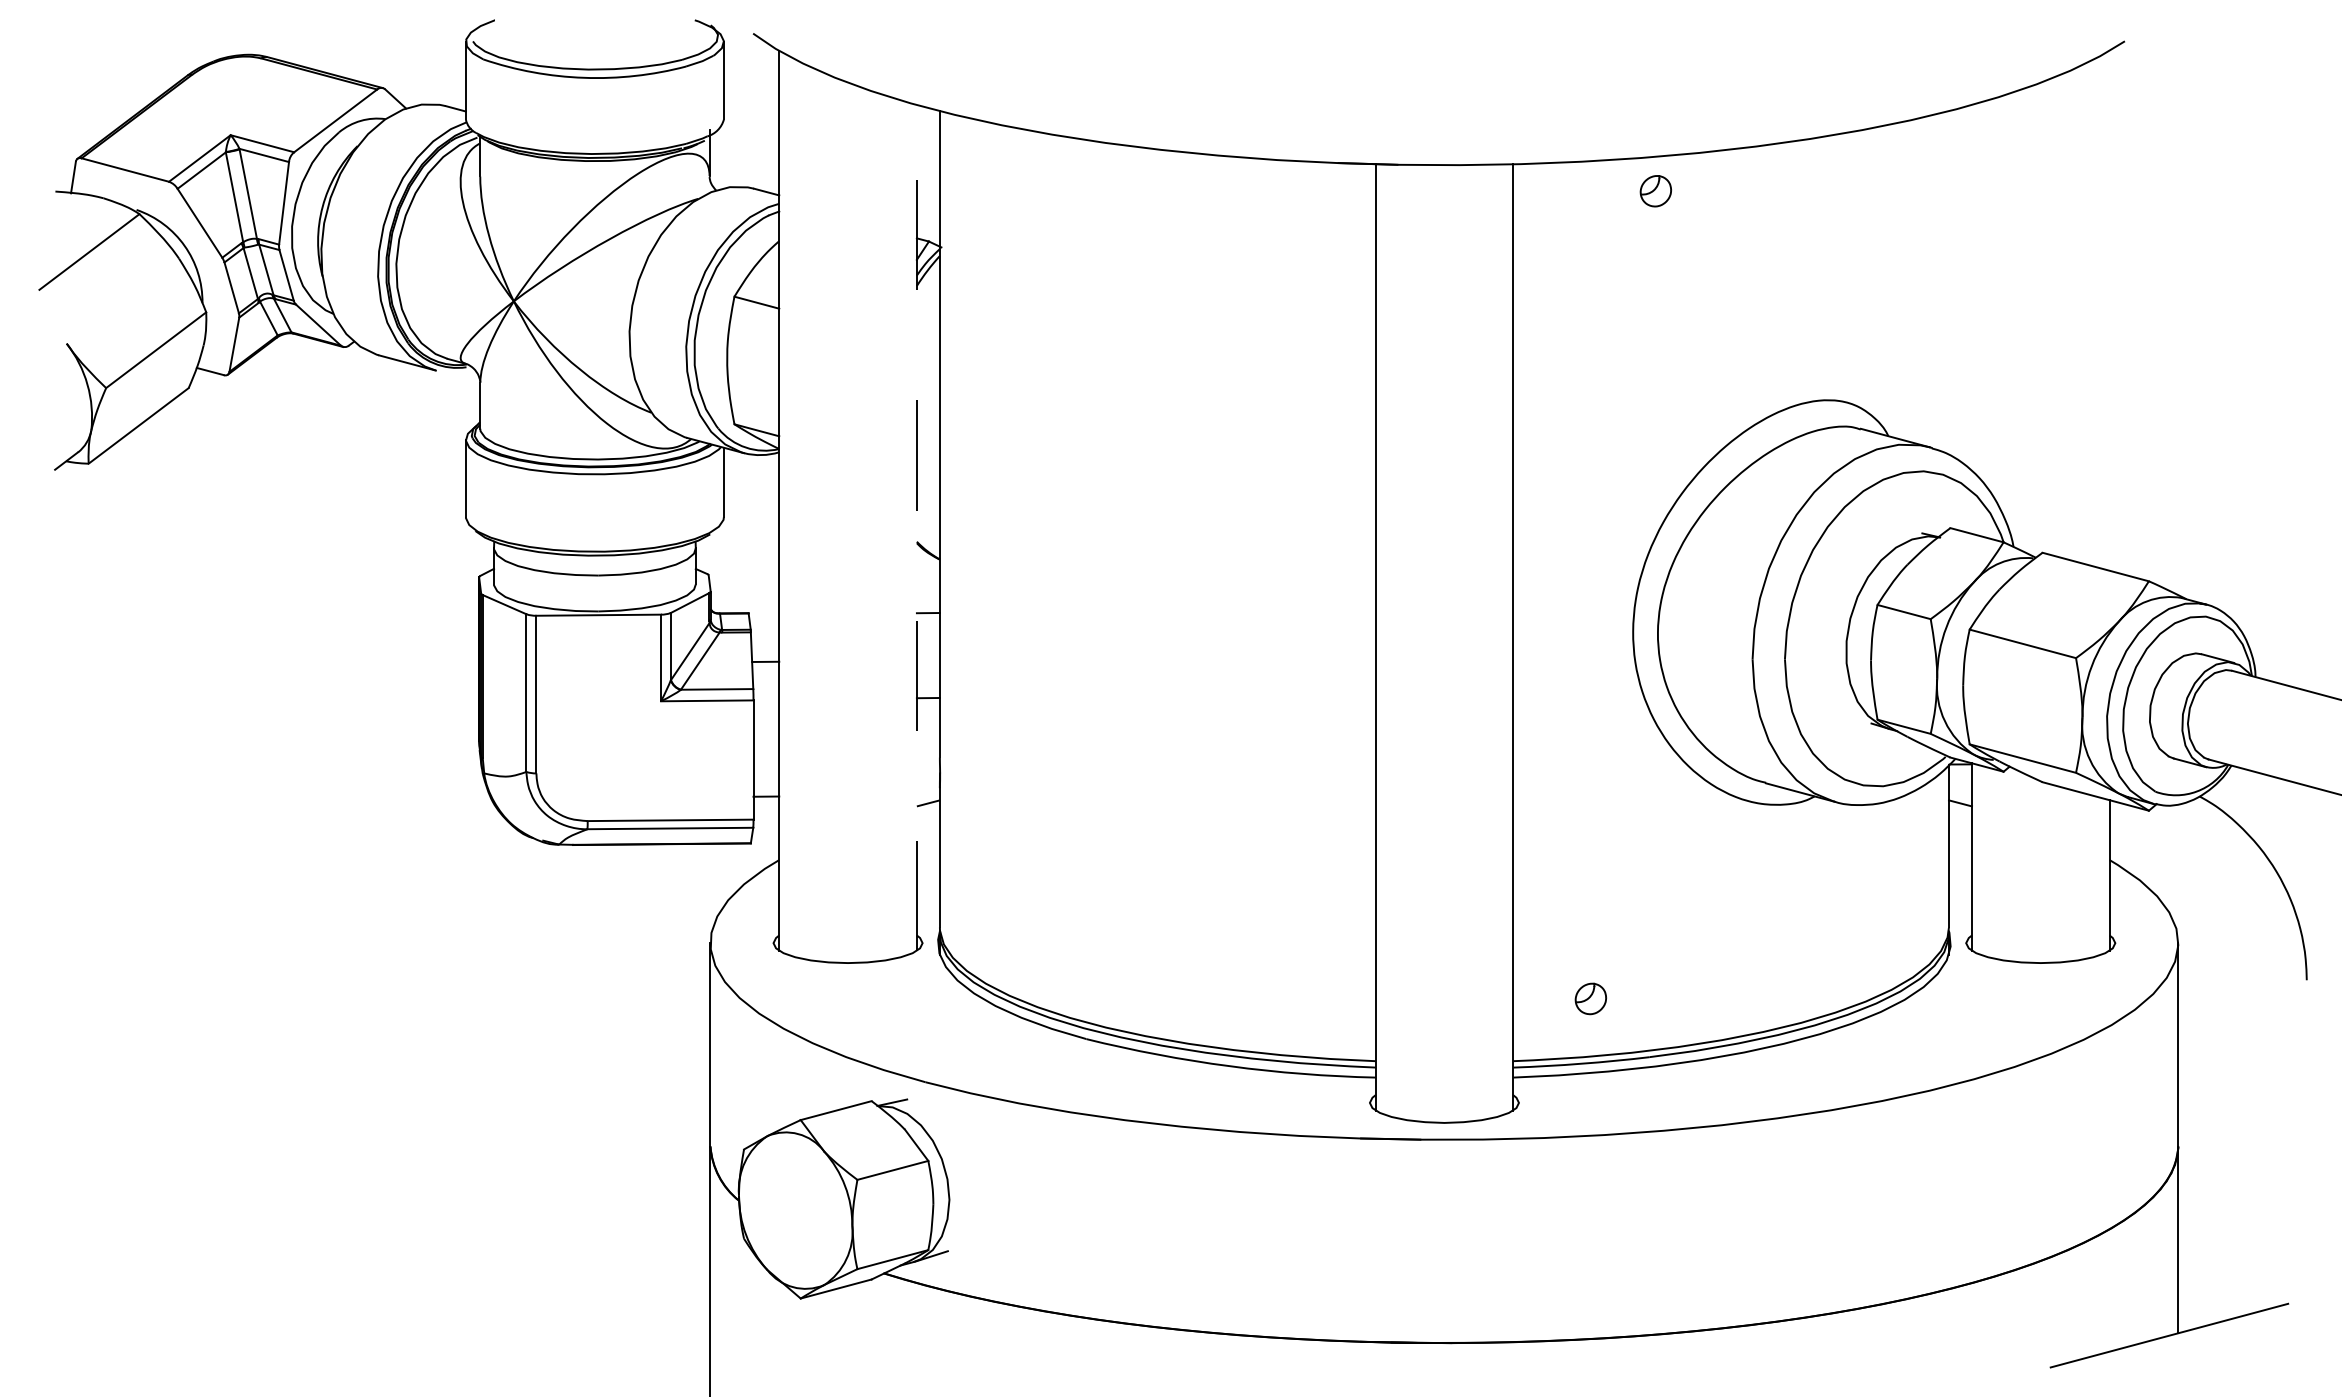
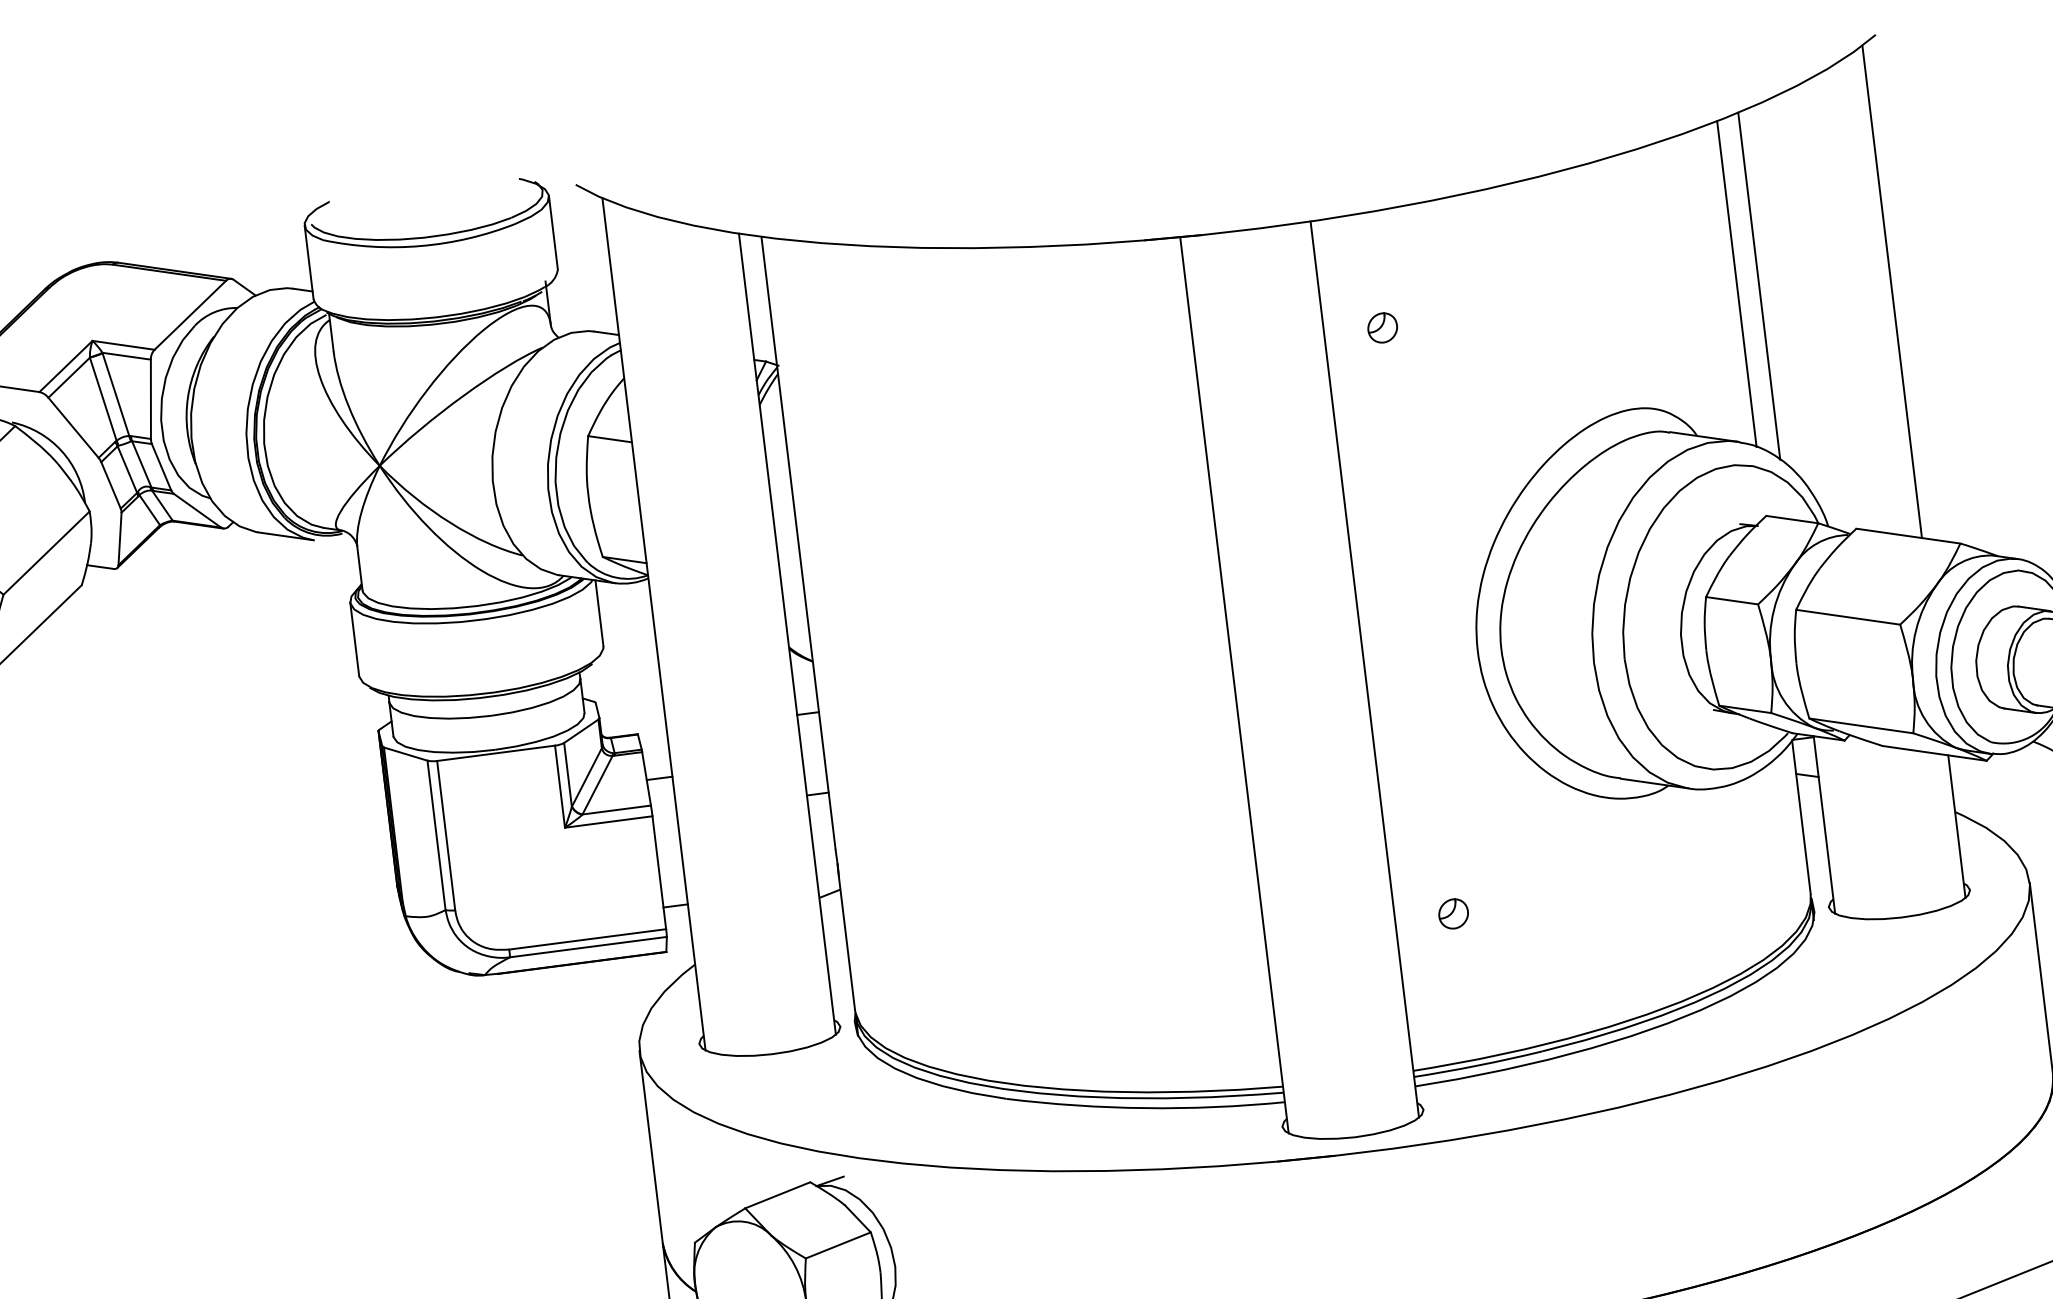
part: (1655, 191) -> (1382, 328), moved
line: (1948, 283) -> (1736, 284), added
line: (1972, 288) -> (1759, 286), added
line: (2109, 310) -> (1892, 291), added
line: (916, 527) -> (787, 633), dashed -> solid
part: (1590, 998) -> (1453, 913), moved

